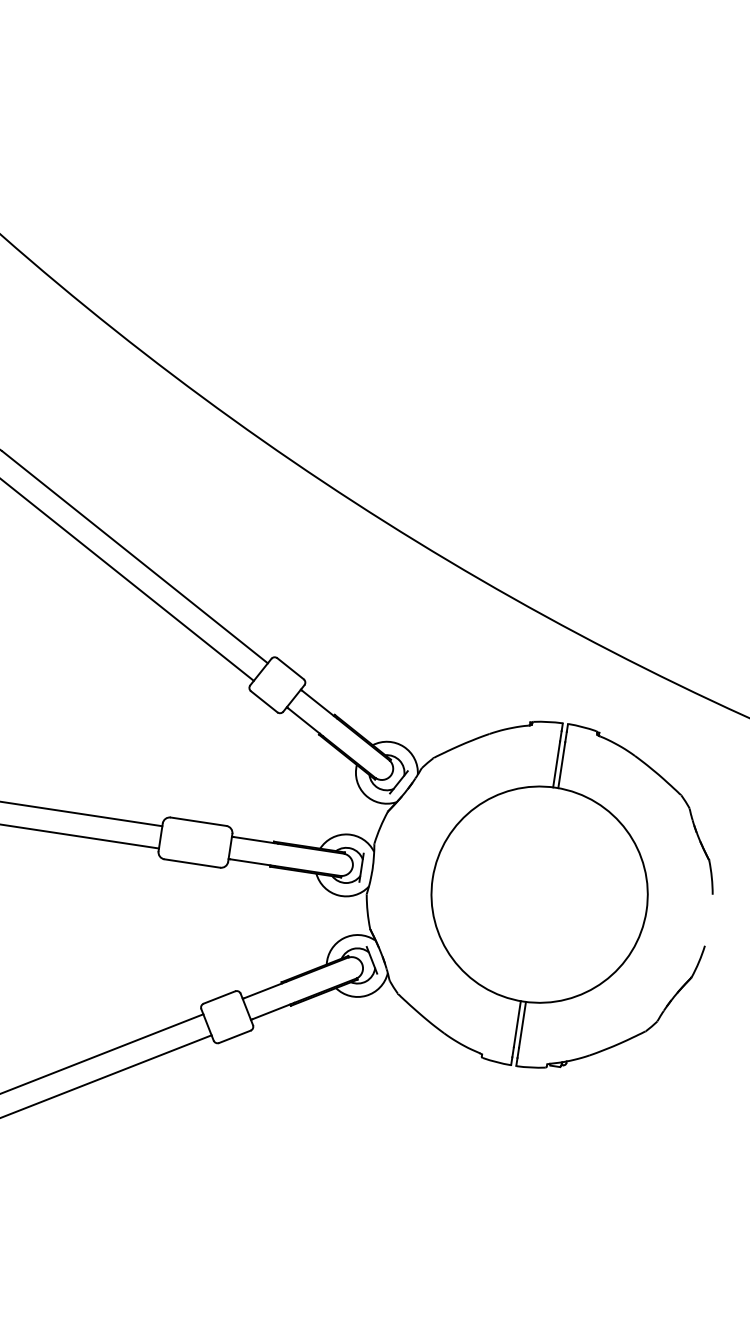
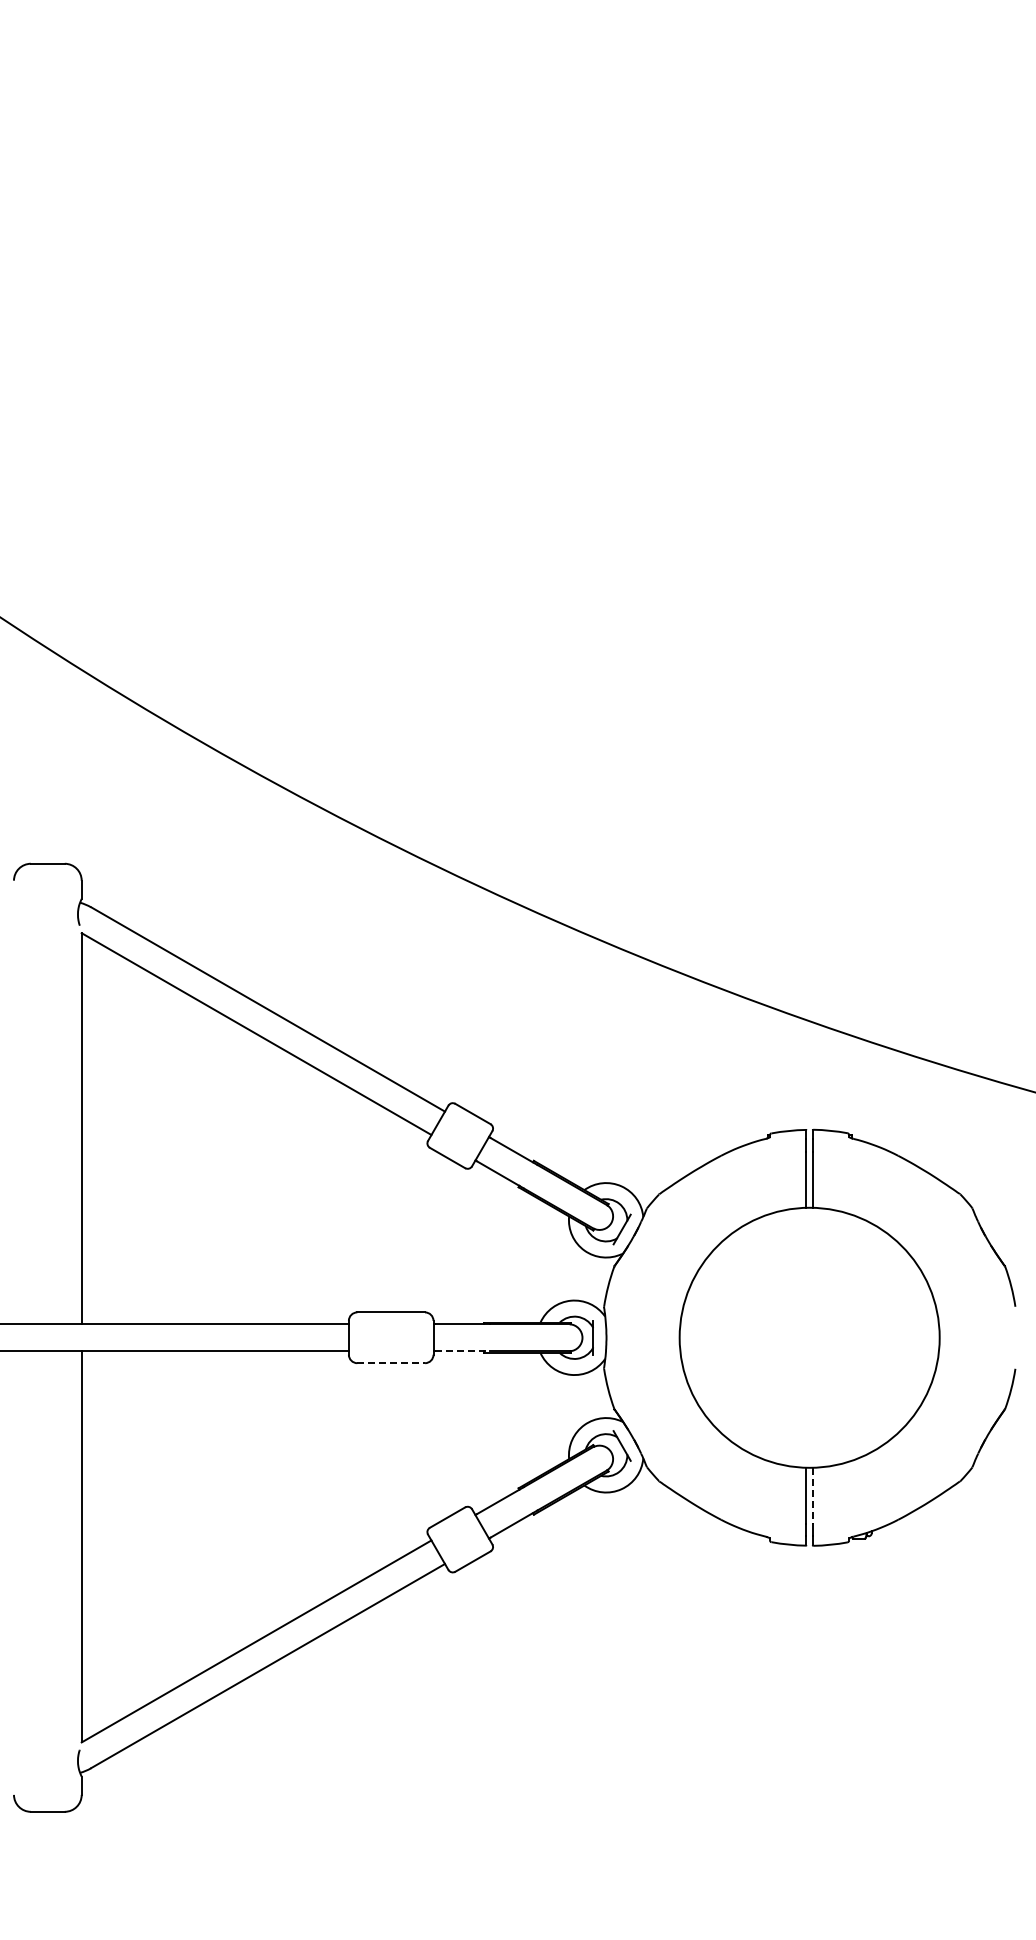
line: (252, 862) -> (462, 1351), solid -> dashed
line: (192, 863) -> (391, 1363), solid -> dashed
line: (522, 1024) -> (812, 1495), solid -> dashed

